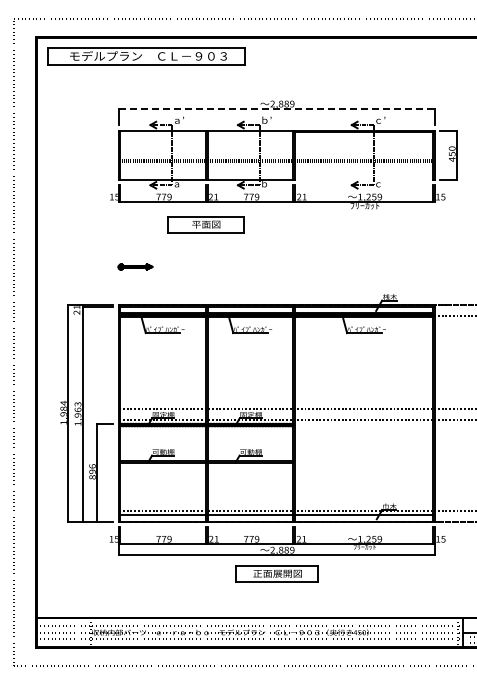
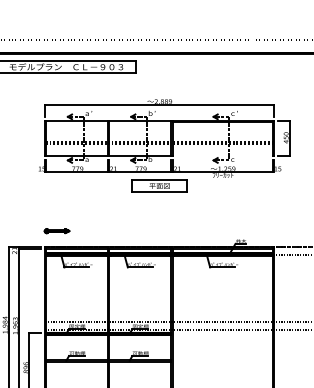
line: (277, 108) -> (159, 104), dashed -> solid
part: (205, 224) -> (159, 185), moved
part: (135, 266) -> (57, 230), moved

